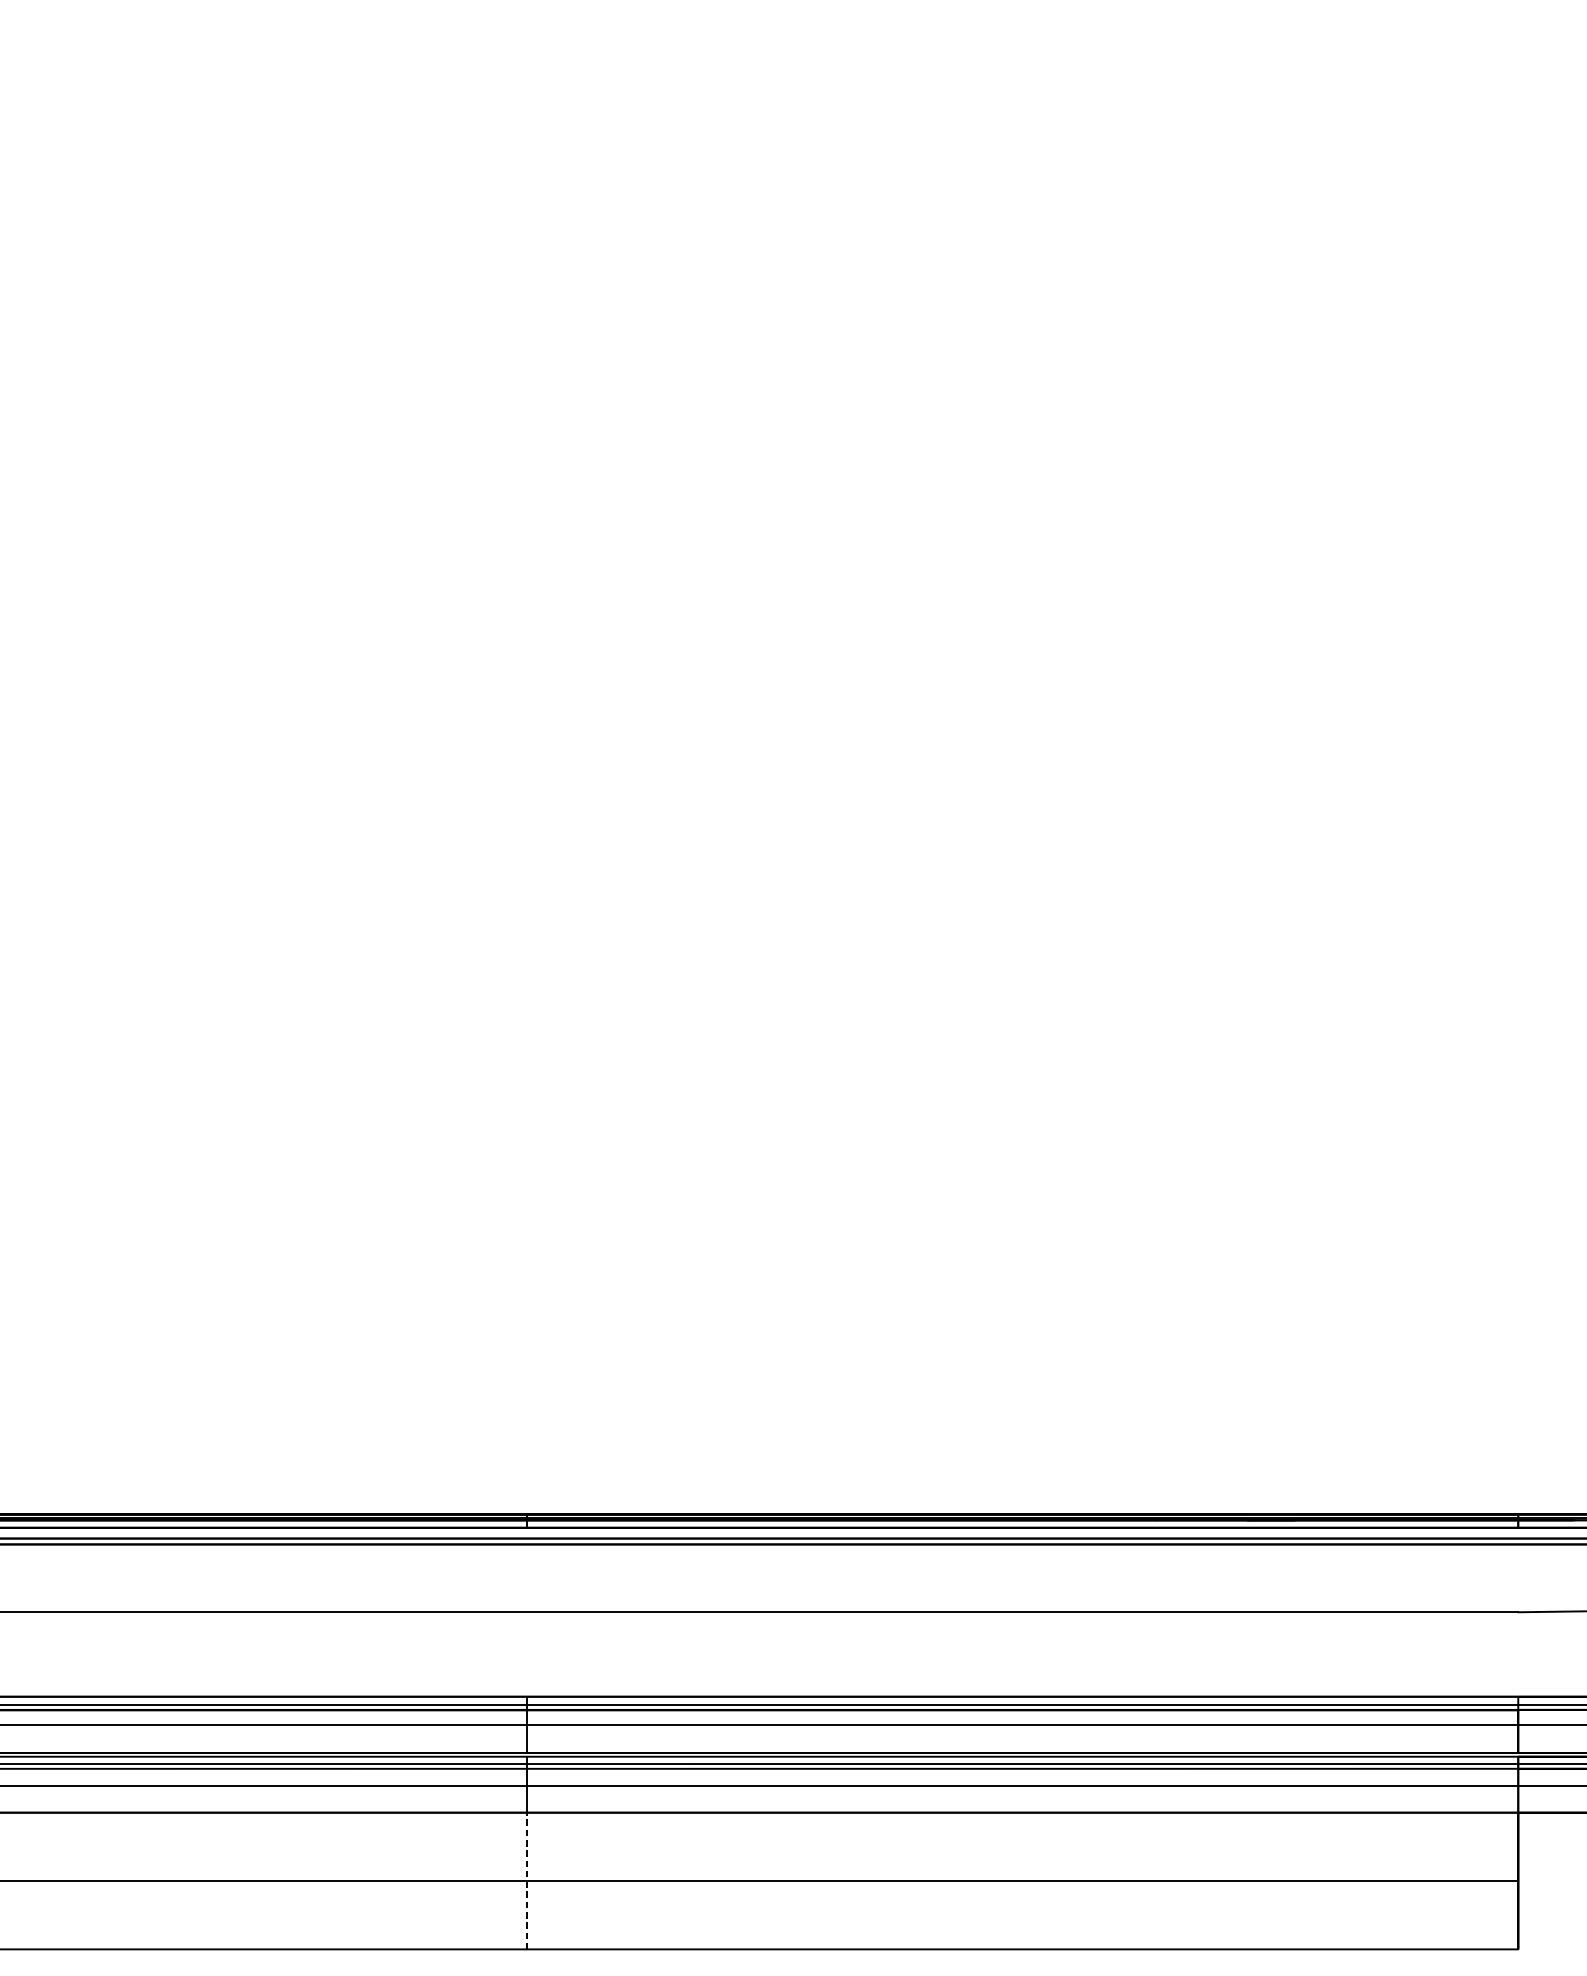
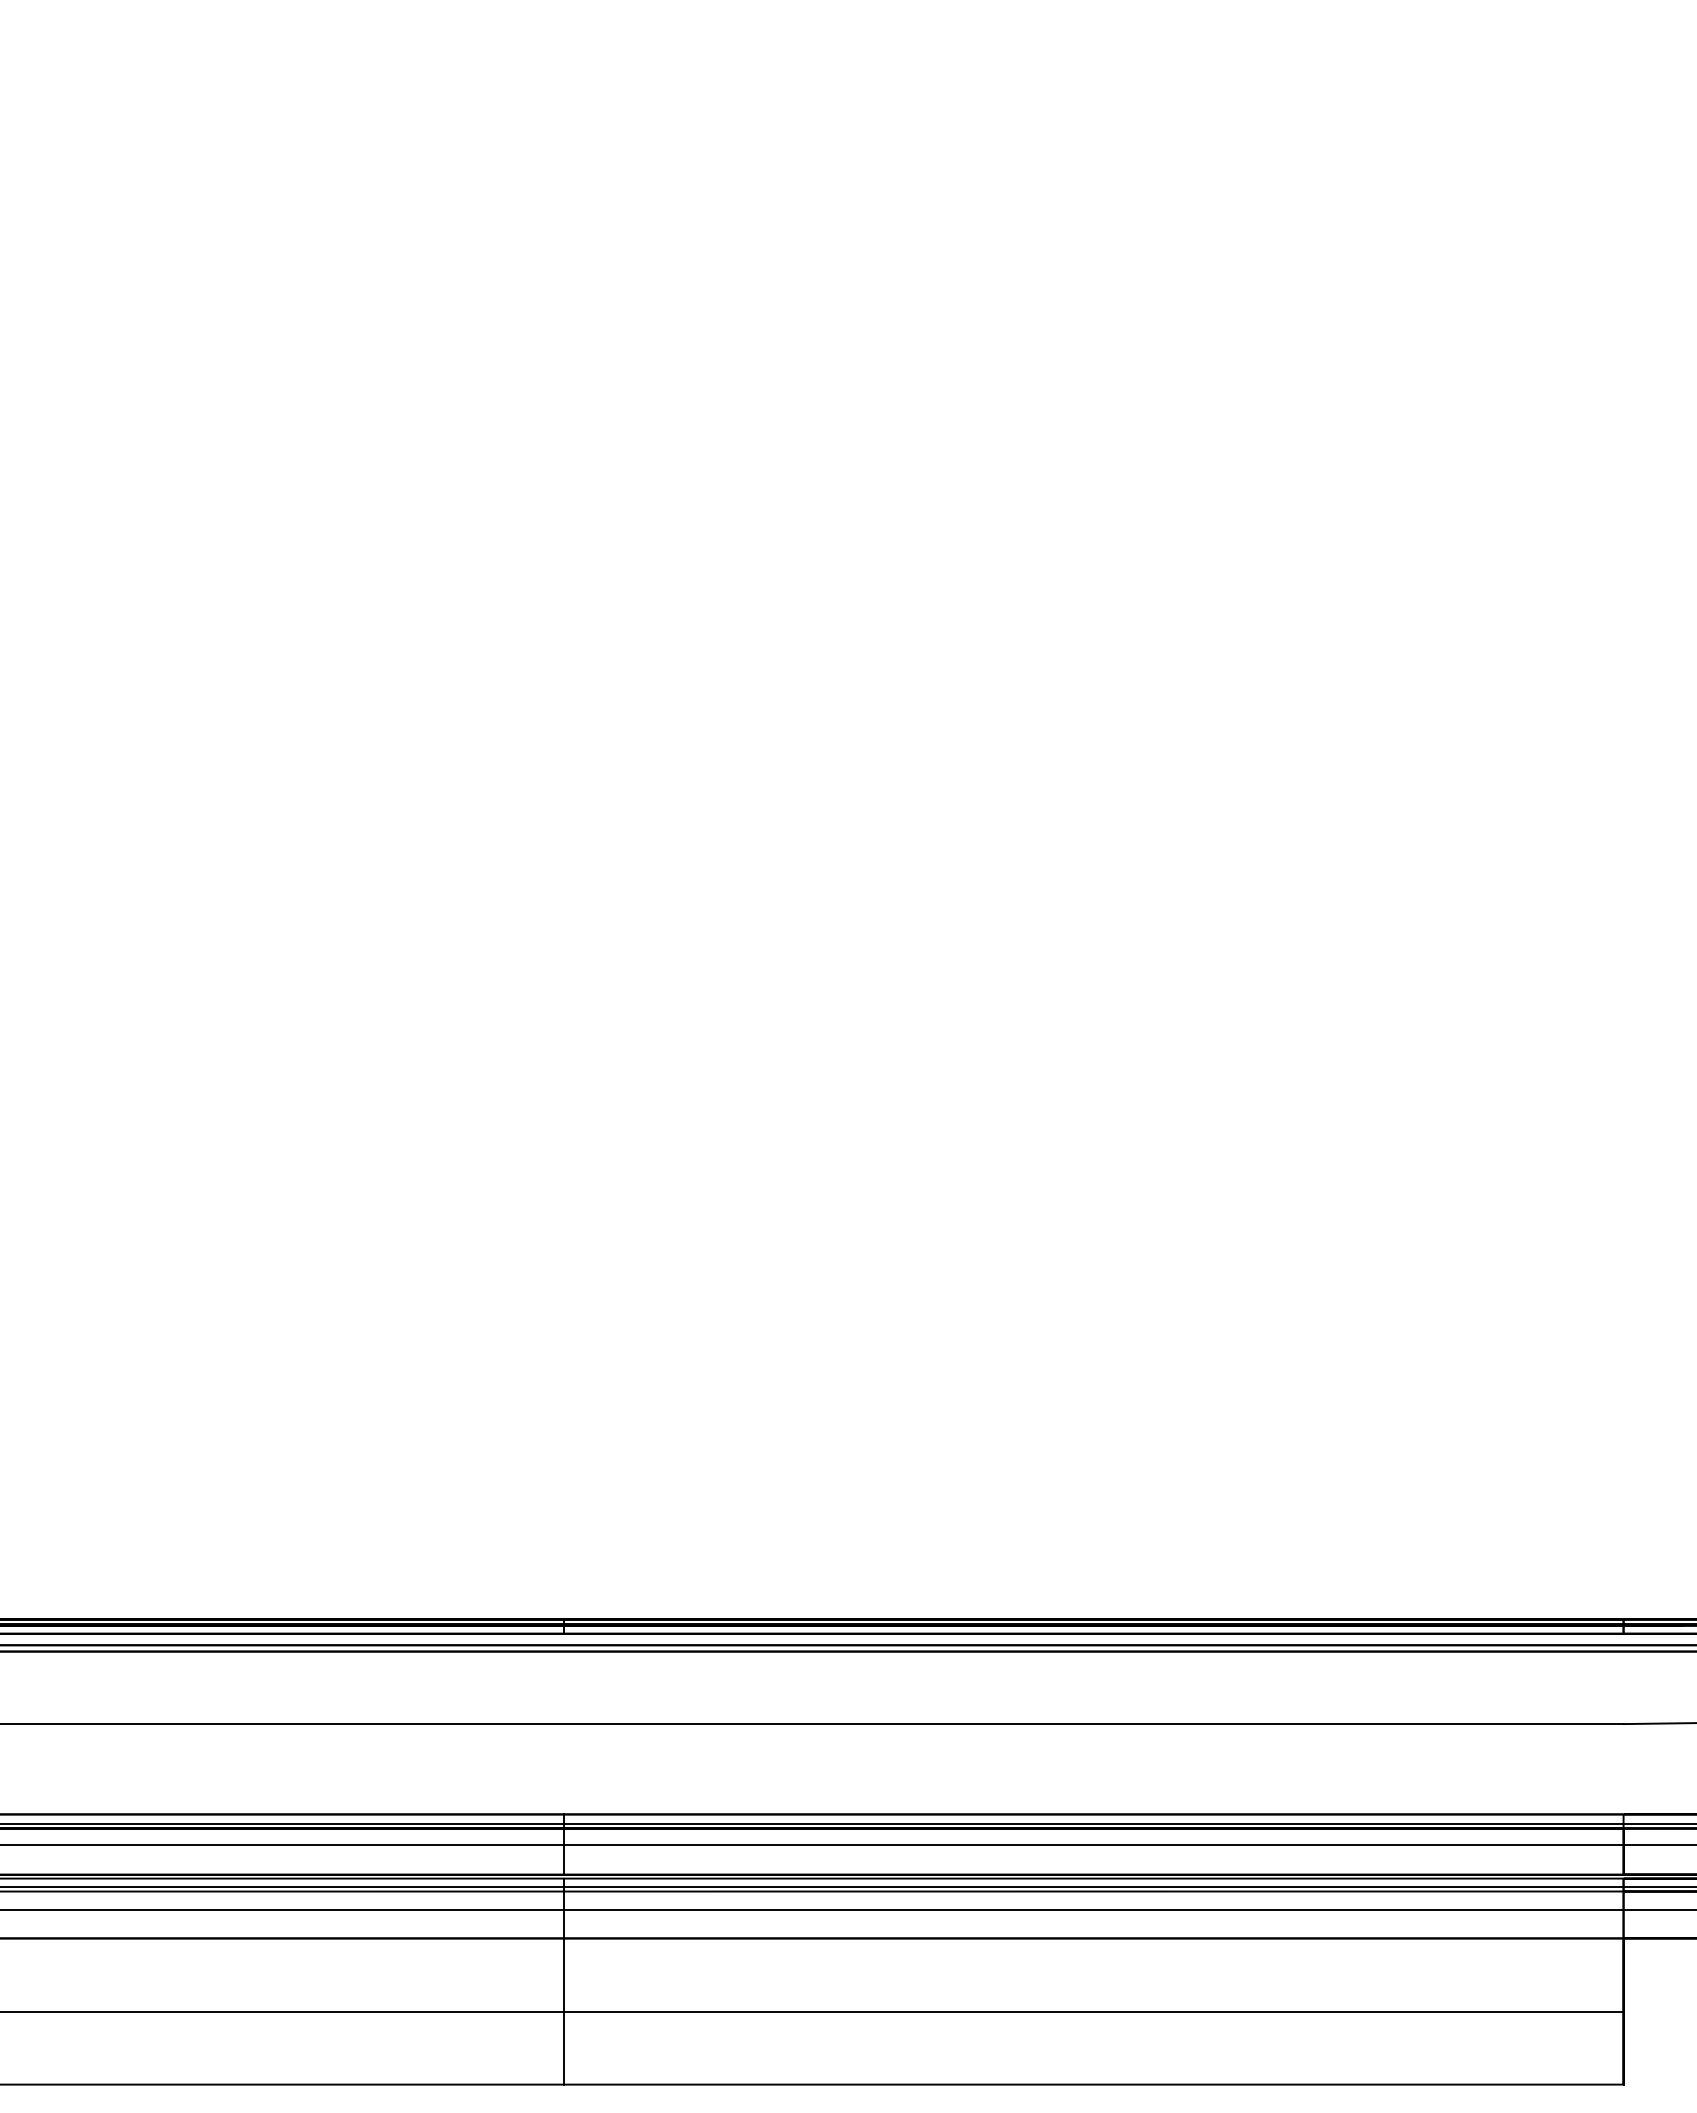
line: (526, 1881) -> (563, 2011), dashed -> solid

